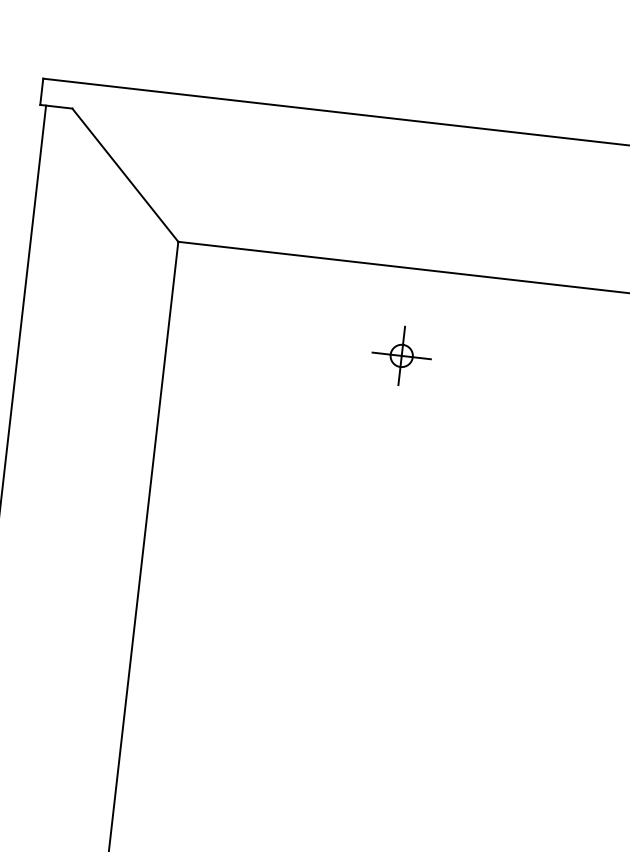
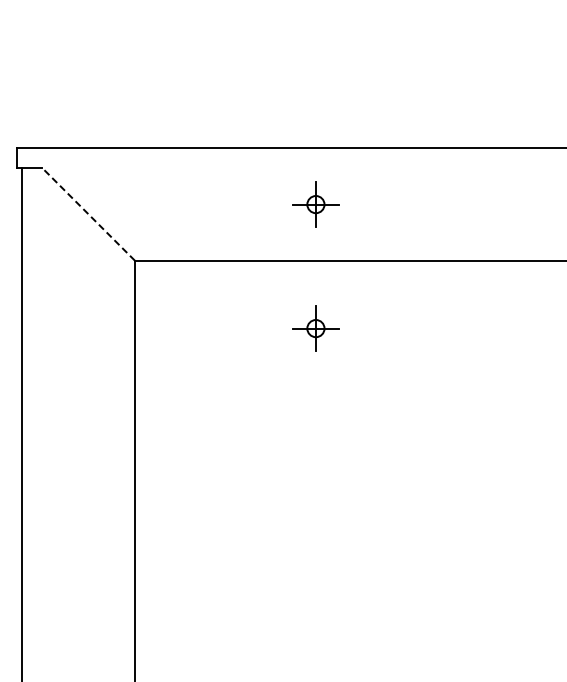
line: (125, 175) -> (88, 214), solid -> dashed
part: (419, 195) -> (315, 204), added

